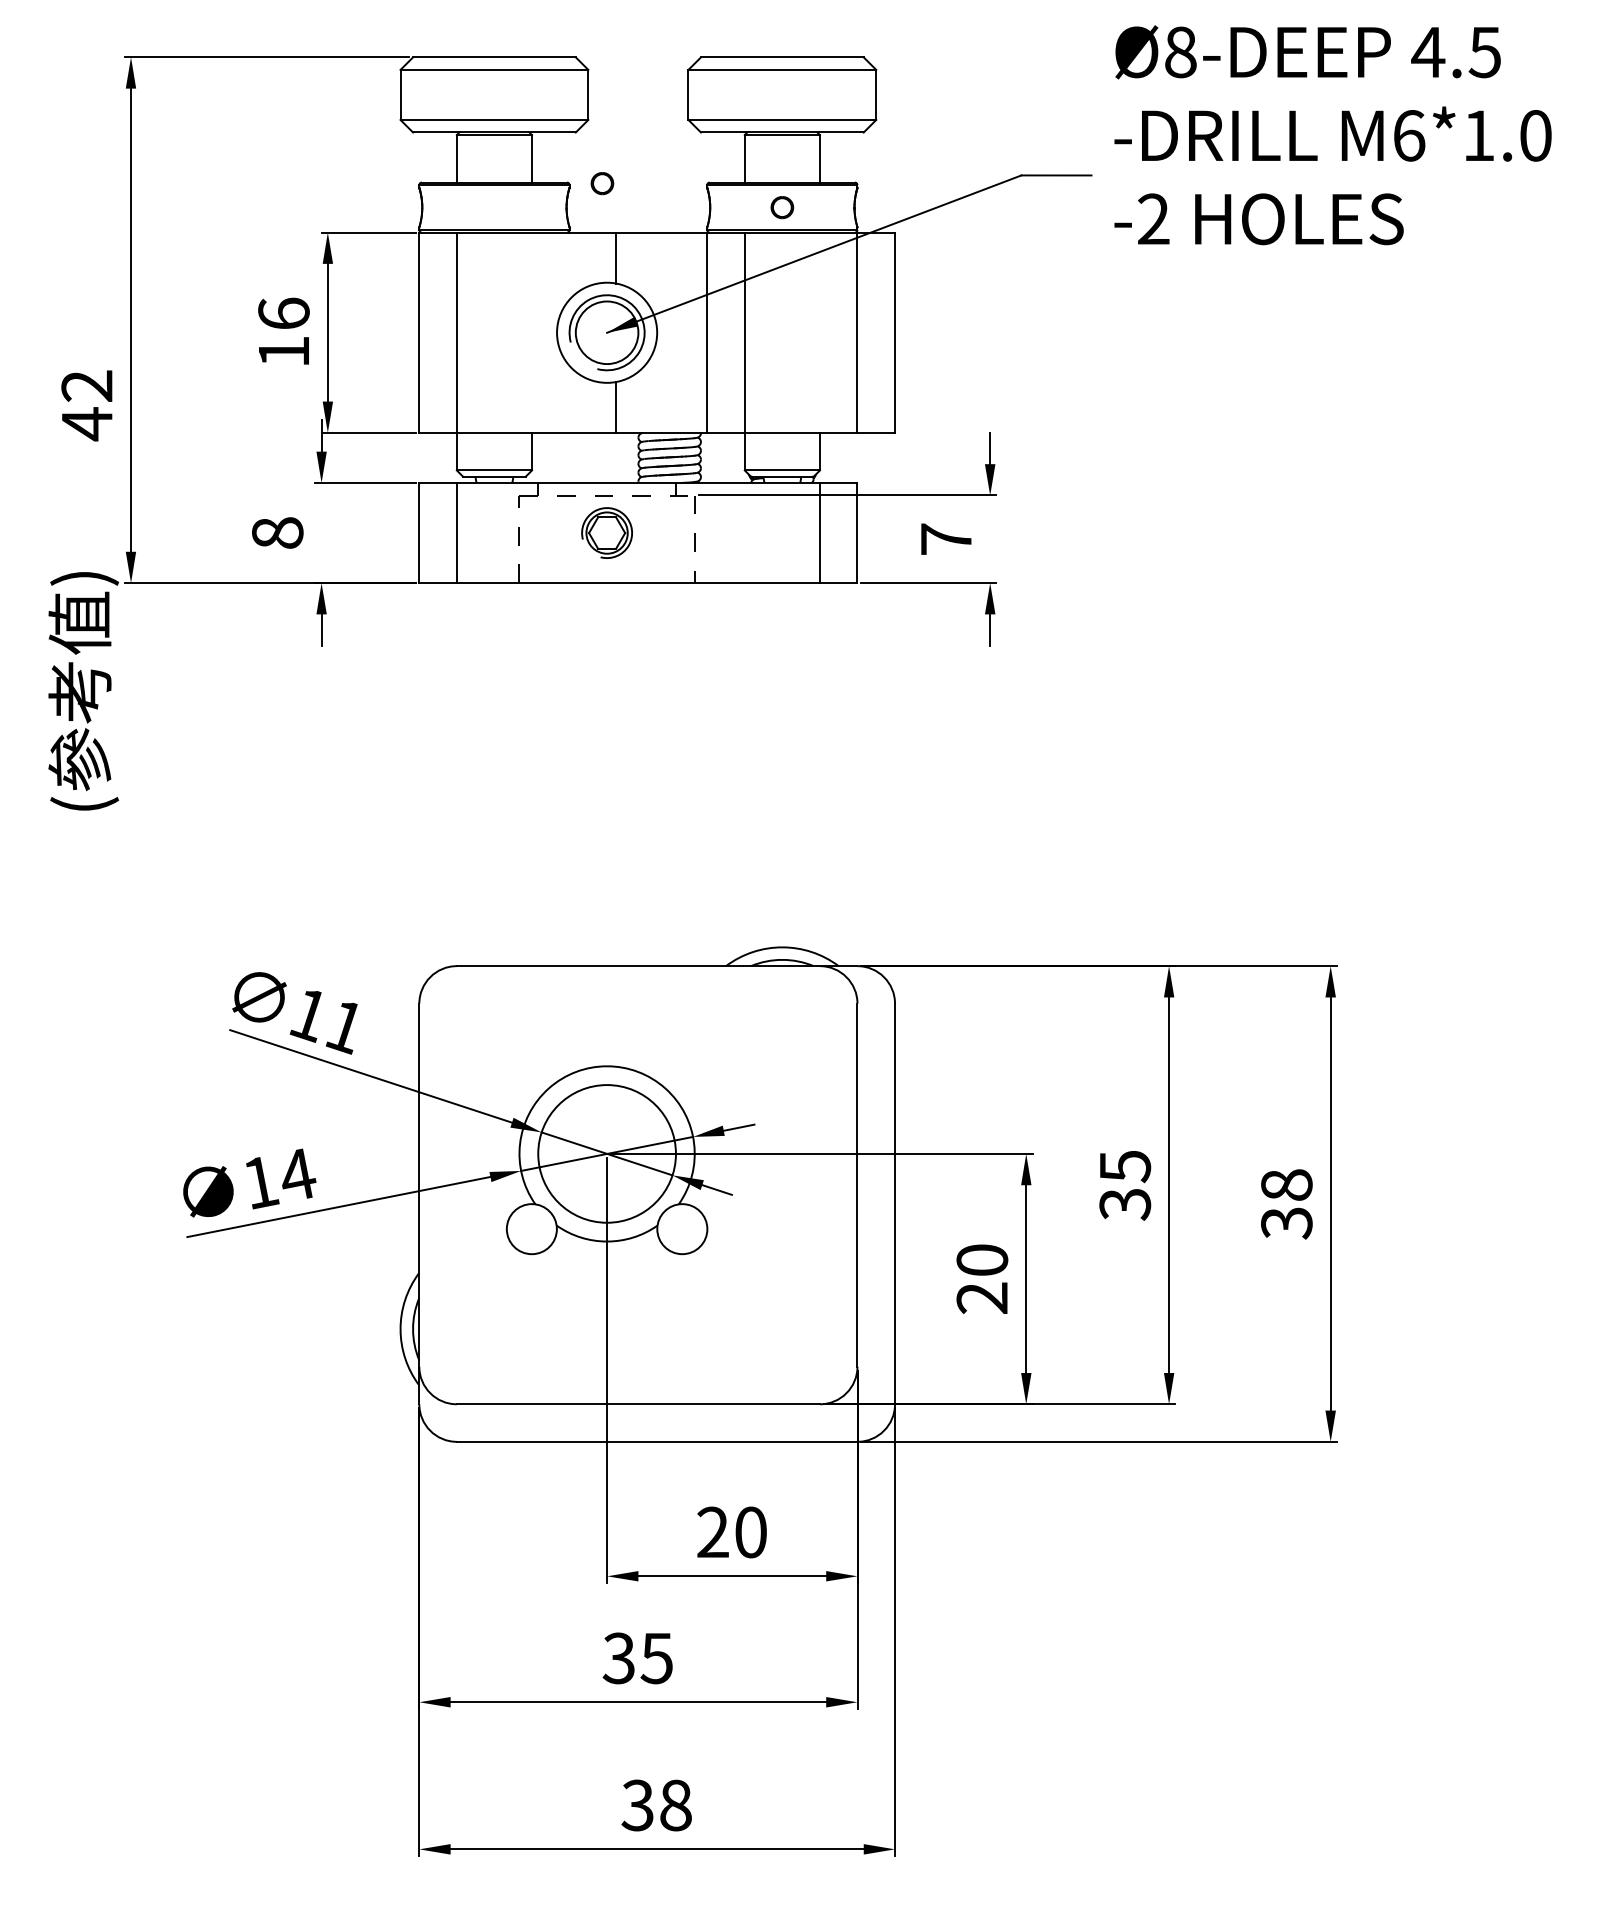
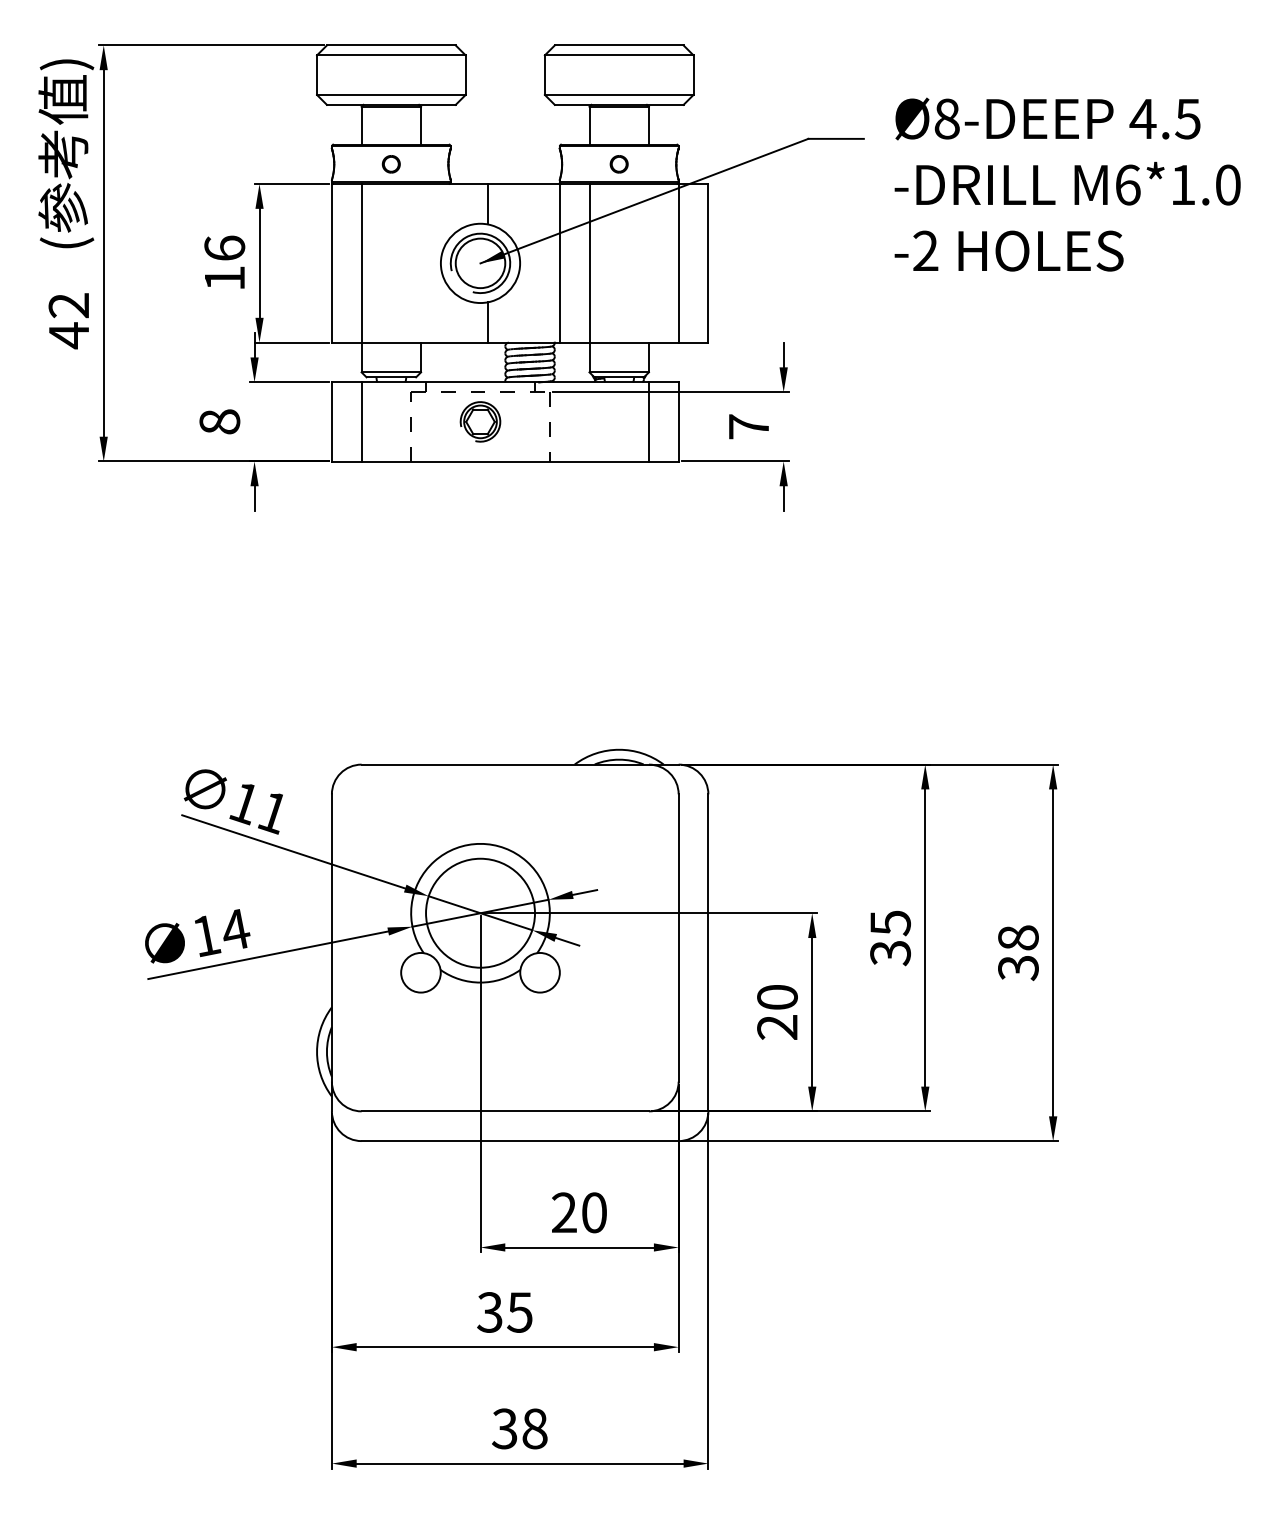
text: (1332, 135) -> (1067, 184), moved
part: (602, 183) -> (391, 164), moved
text: (83, 691) -> (66, 153), moved

